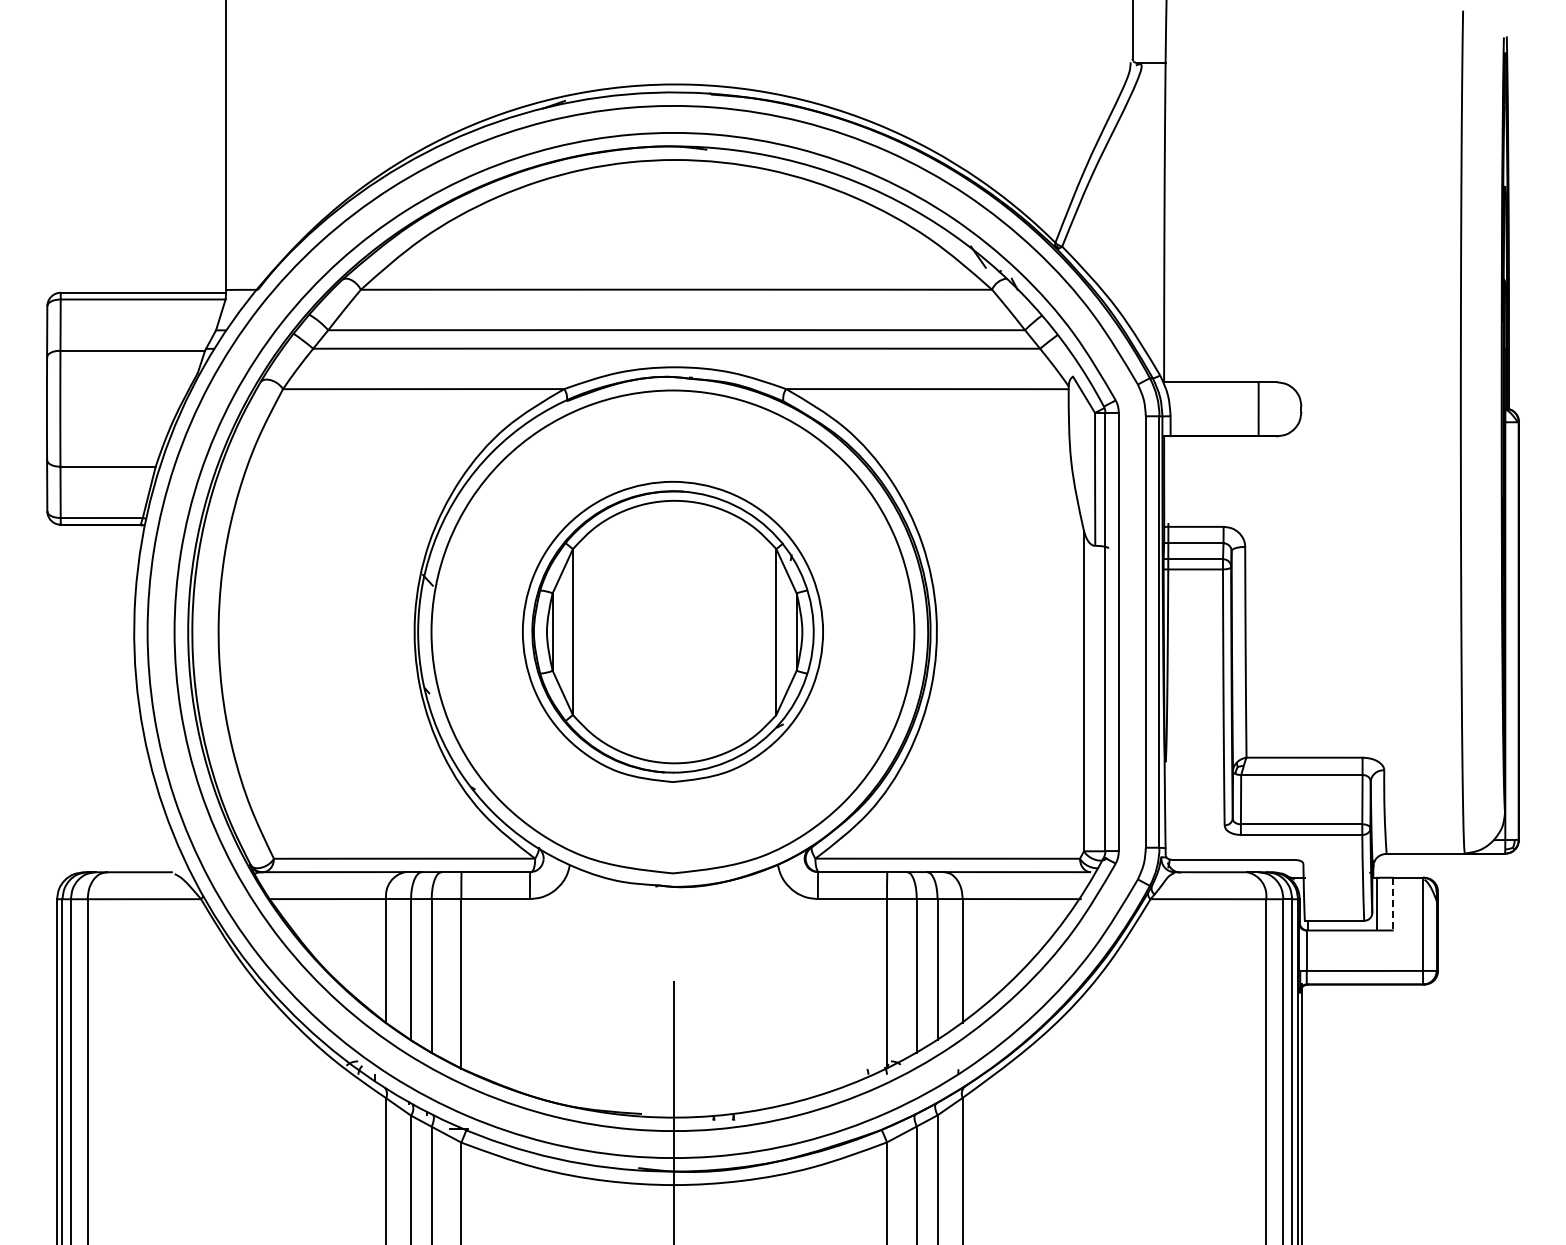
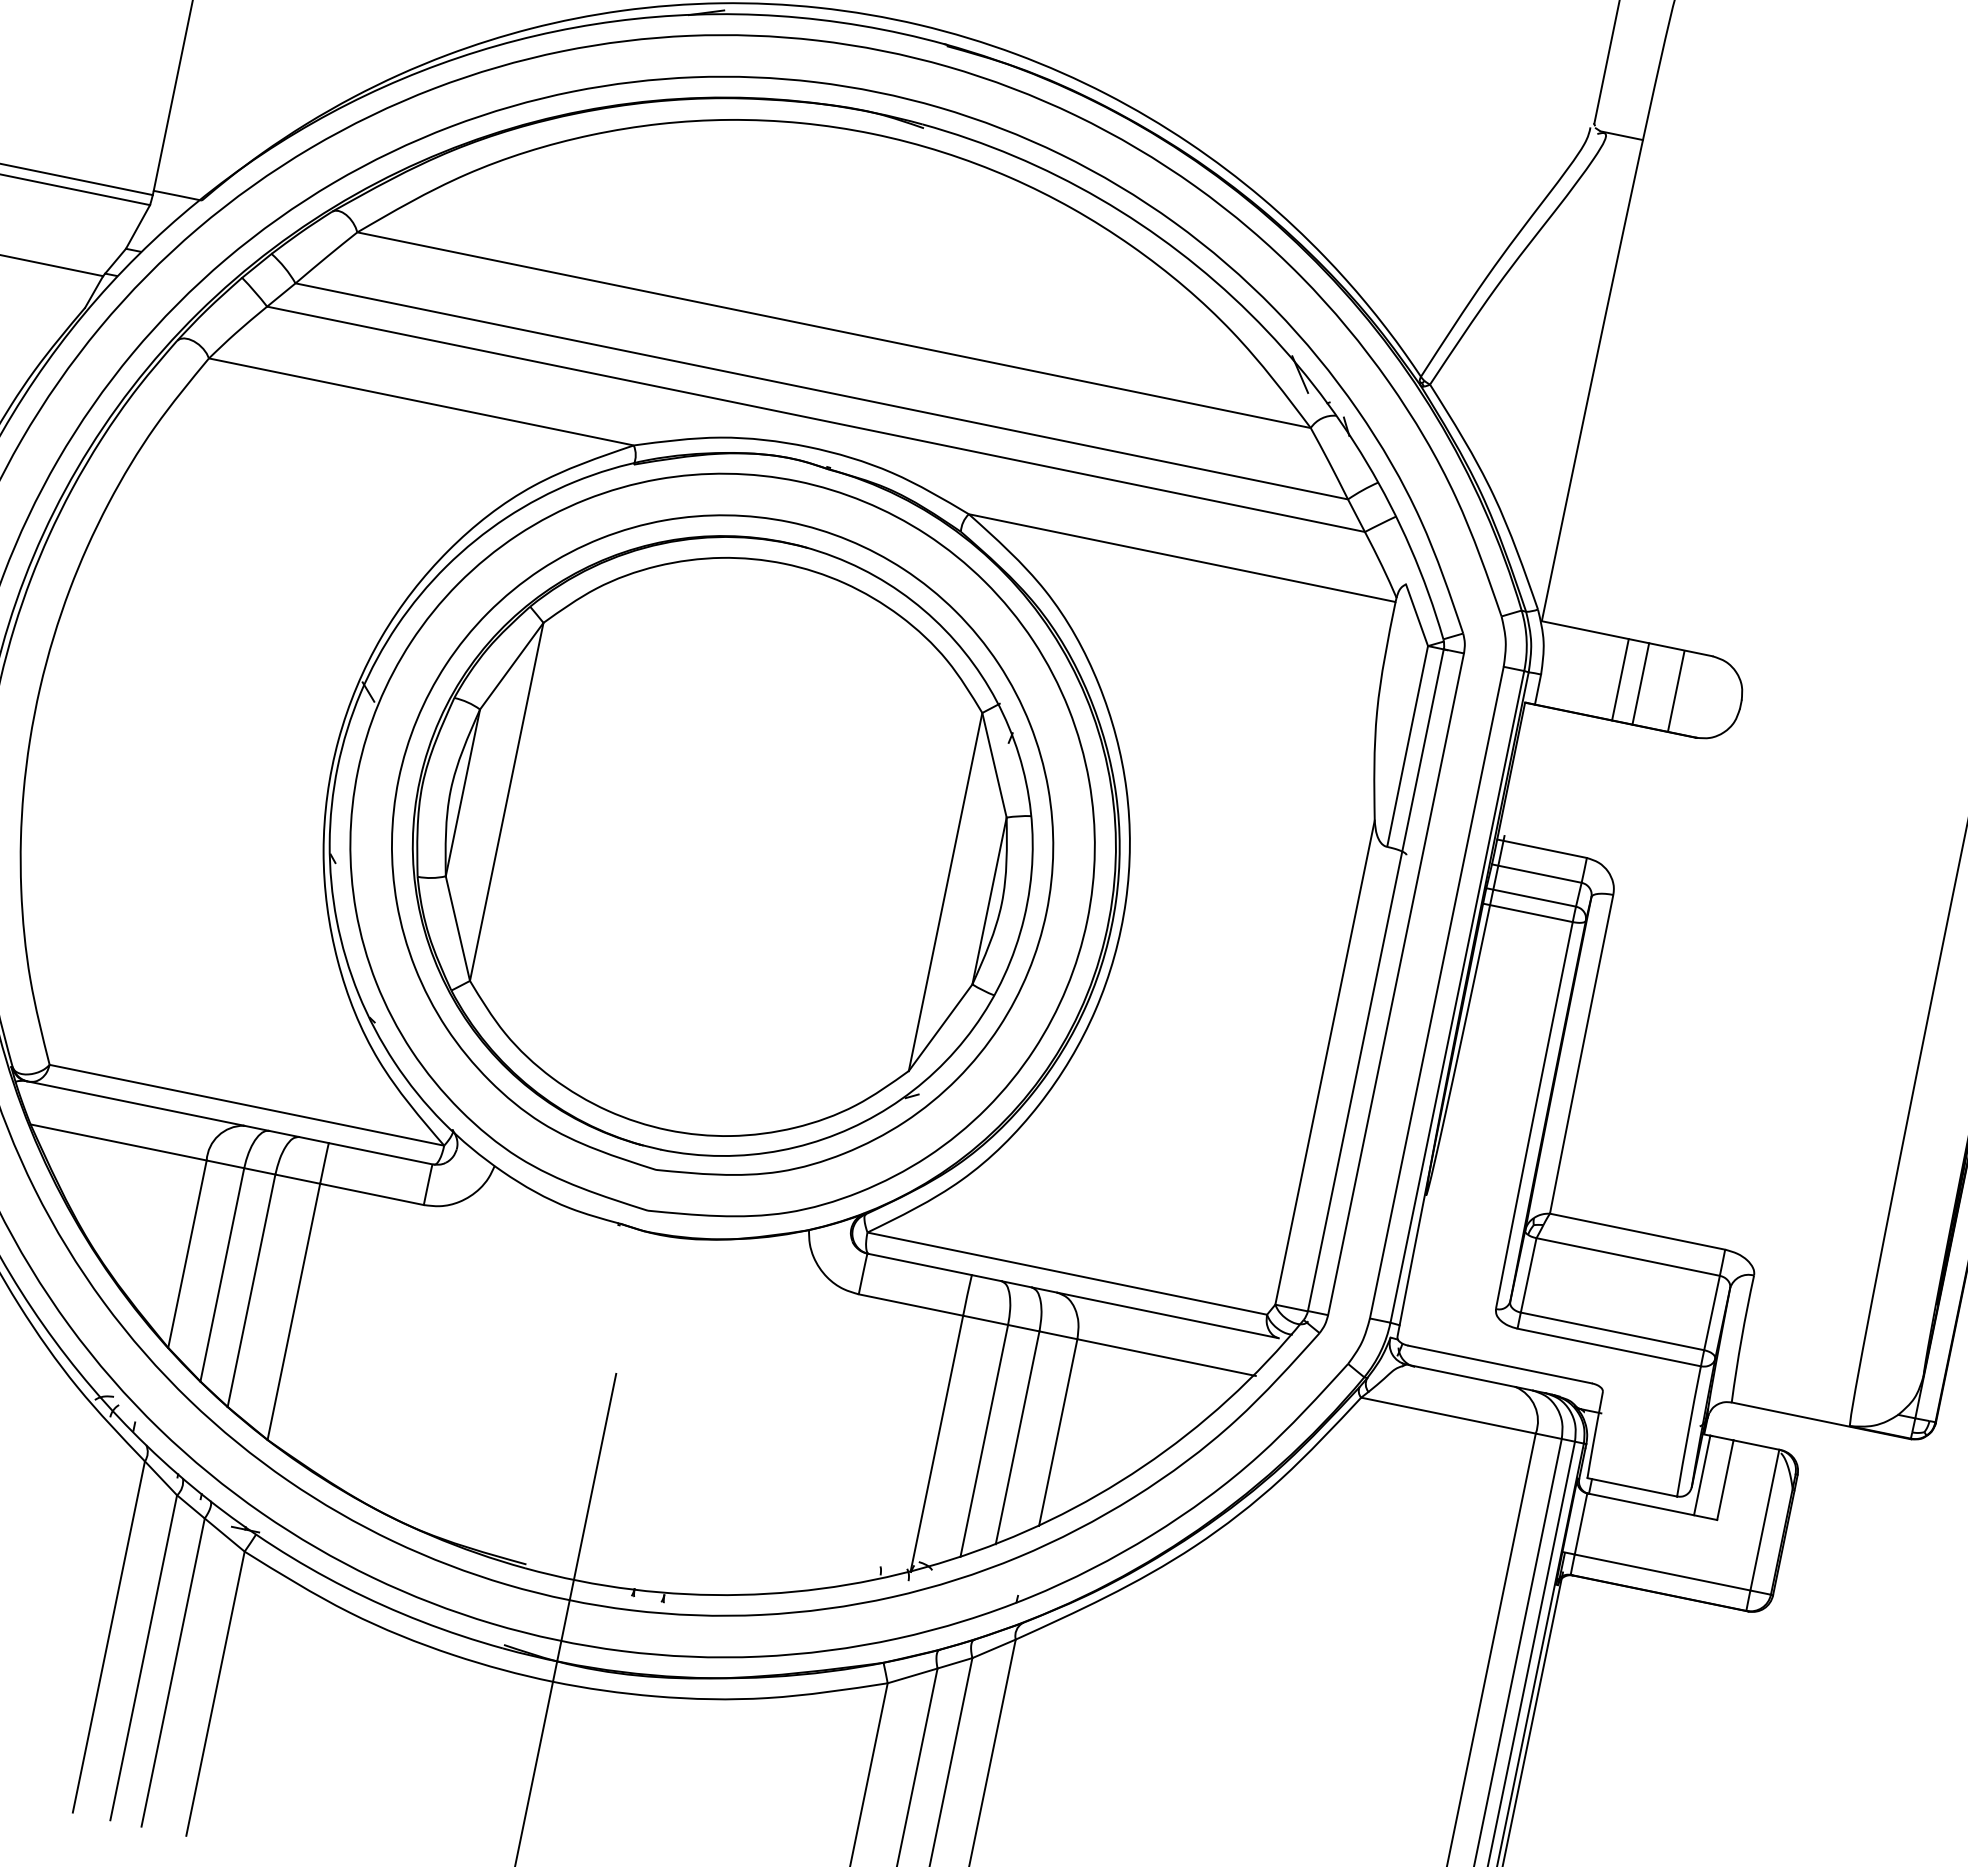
line: (1221, 409) -> (1620, 680), added
line: (1235, 409) -> (1641, 684), added
part: (672, 631) -> (722, 845), size x1.43
line: (1392, 904) -> (1724, 1480), dashed -> solid

